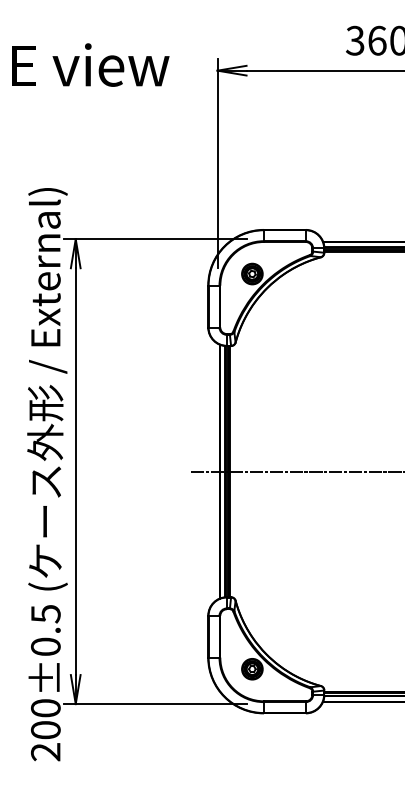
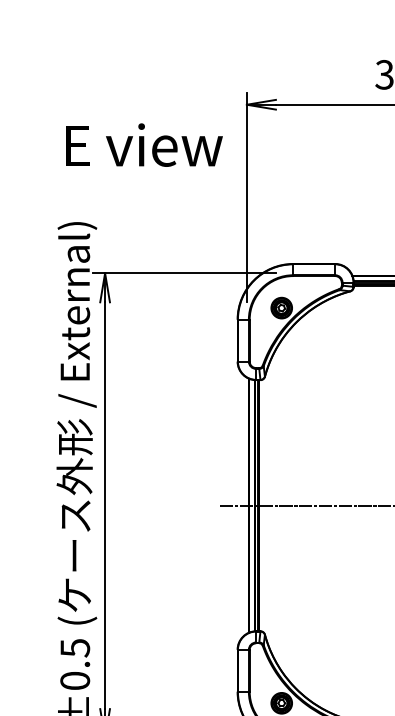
text: (90, 64) -> (143, 144), moved

